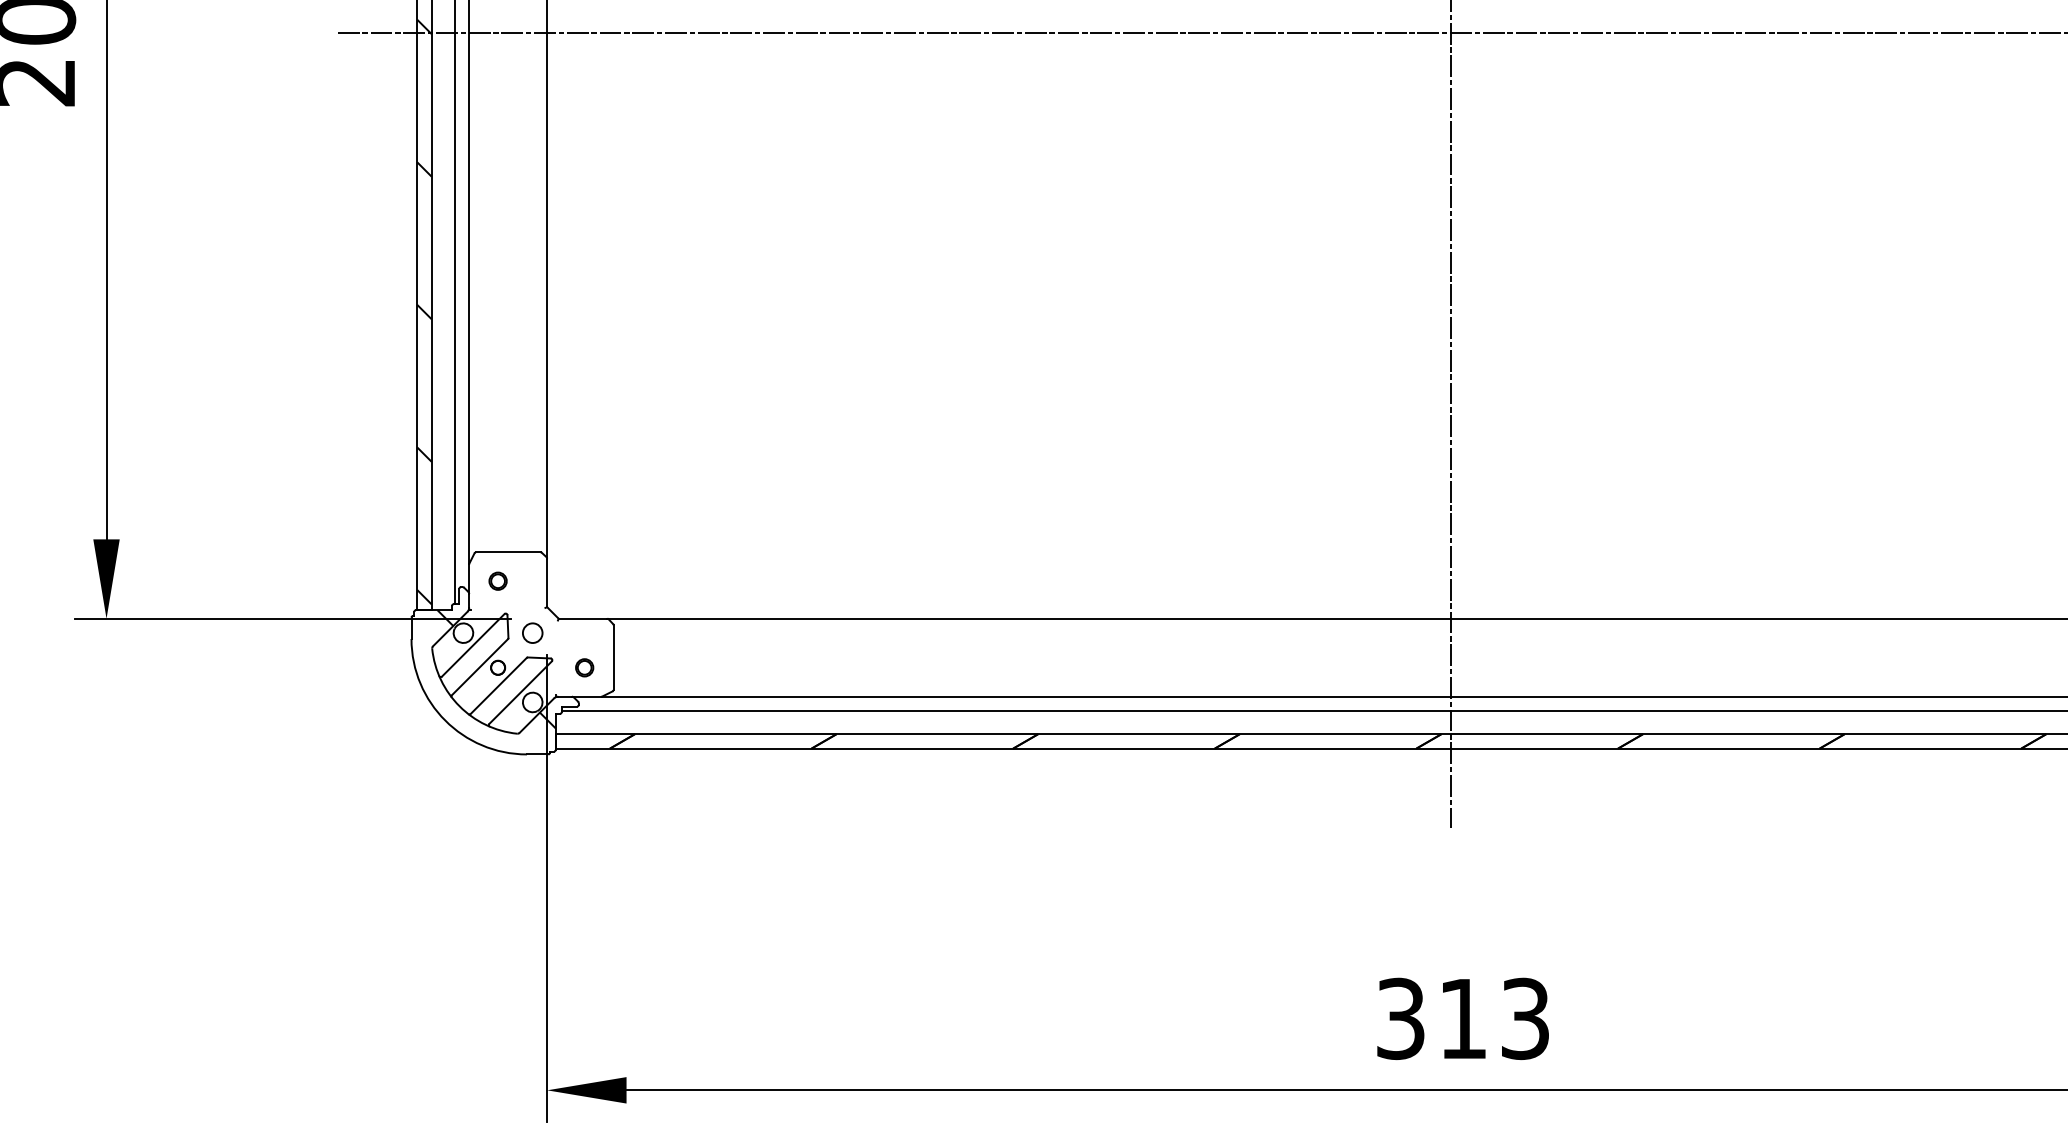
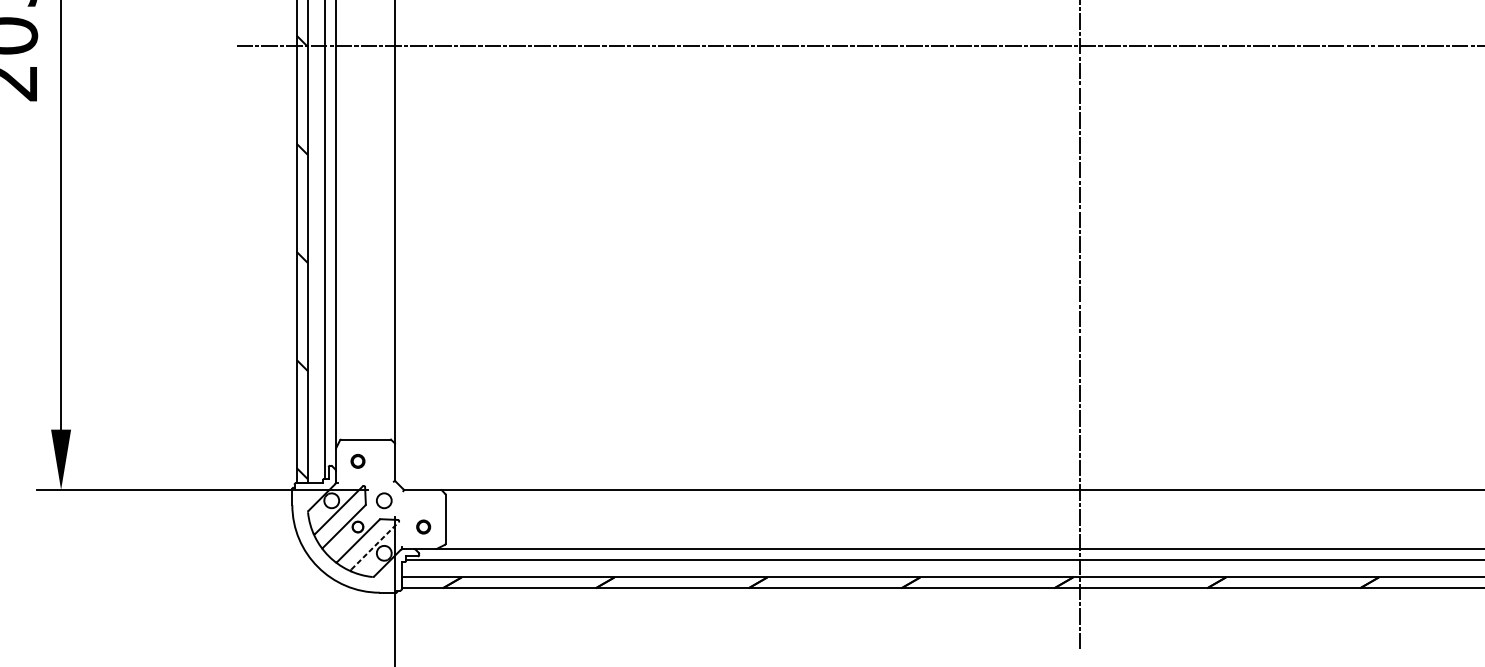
hatch: (496, 669) -> (356, 528), removed
line: (520, 692) -> (374, 545), solid -> dashed

